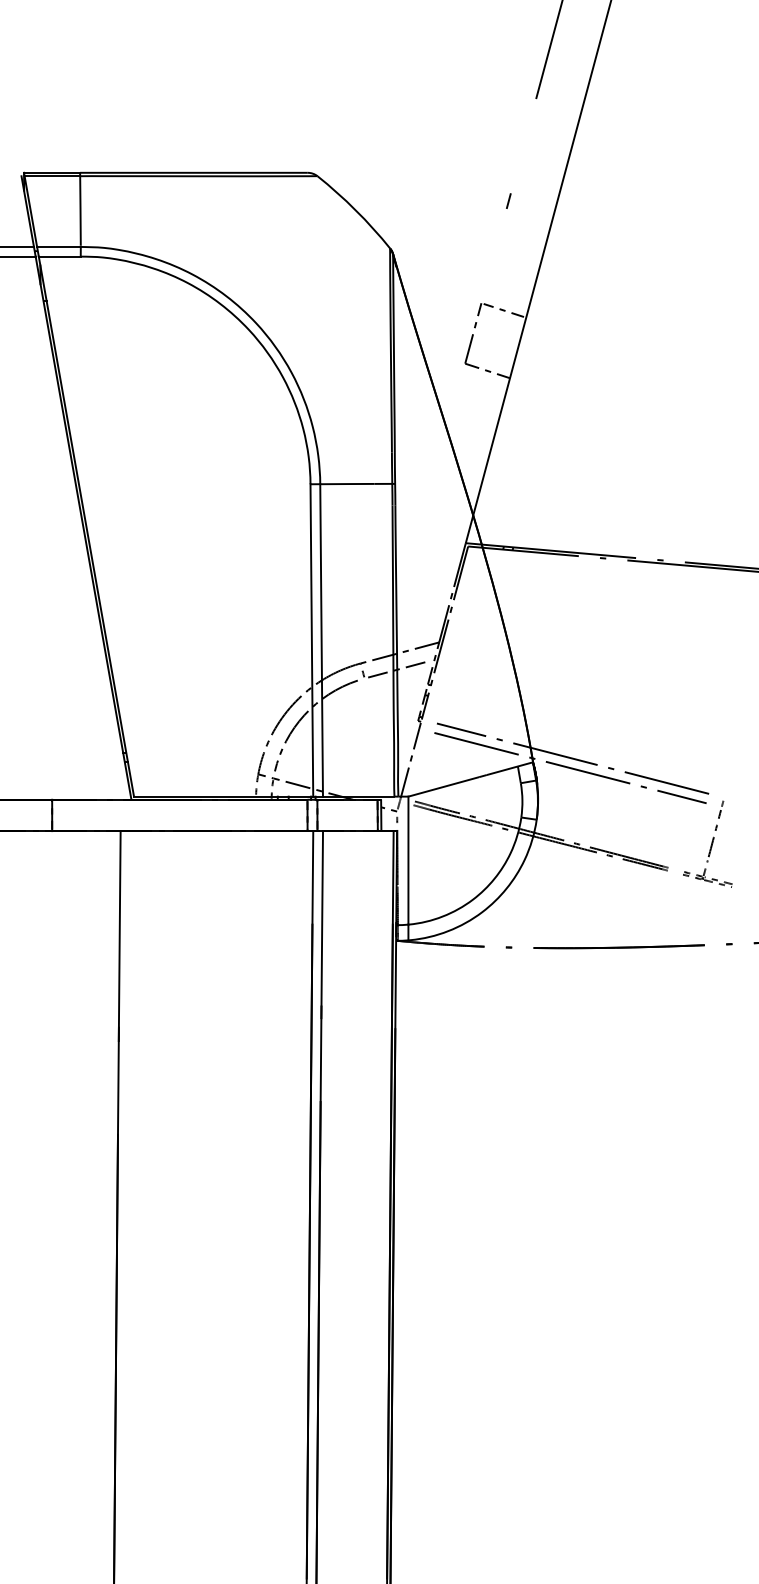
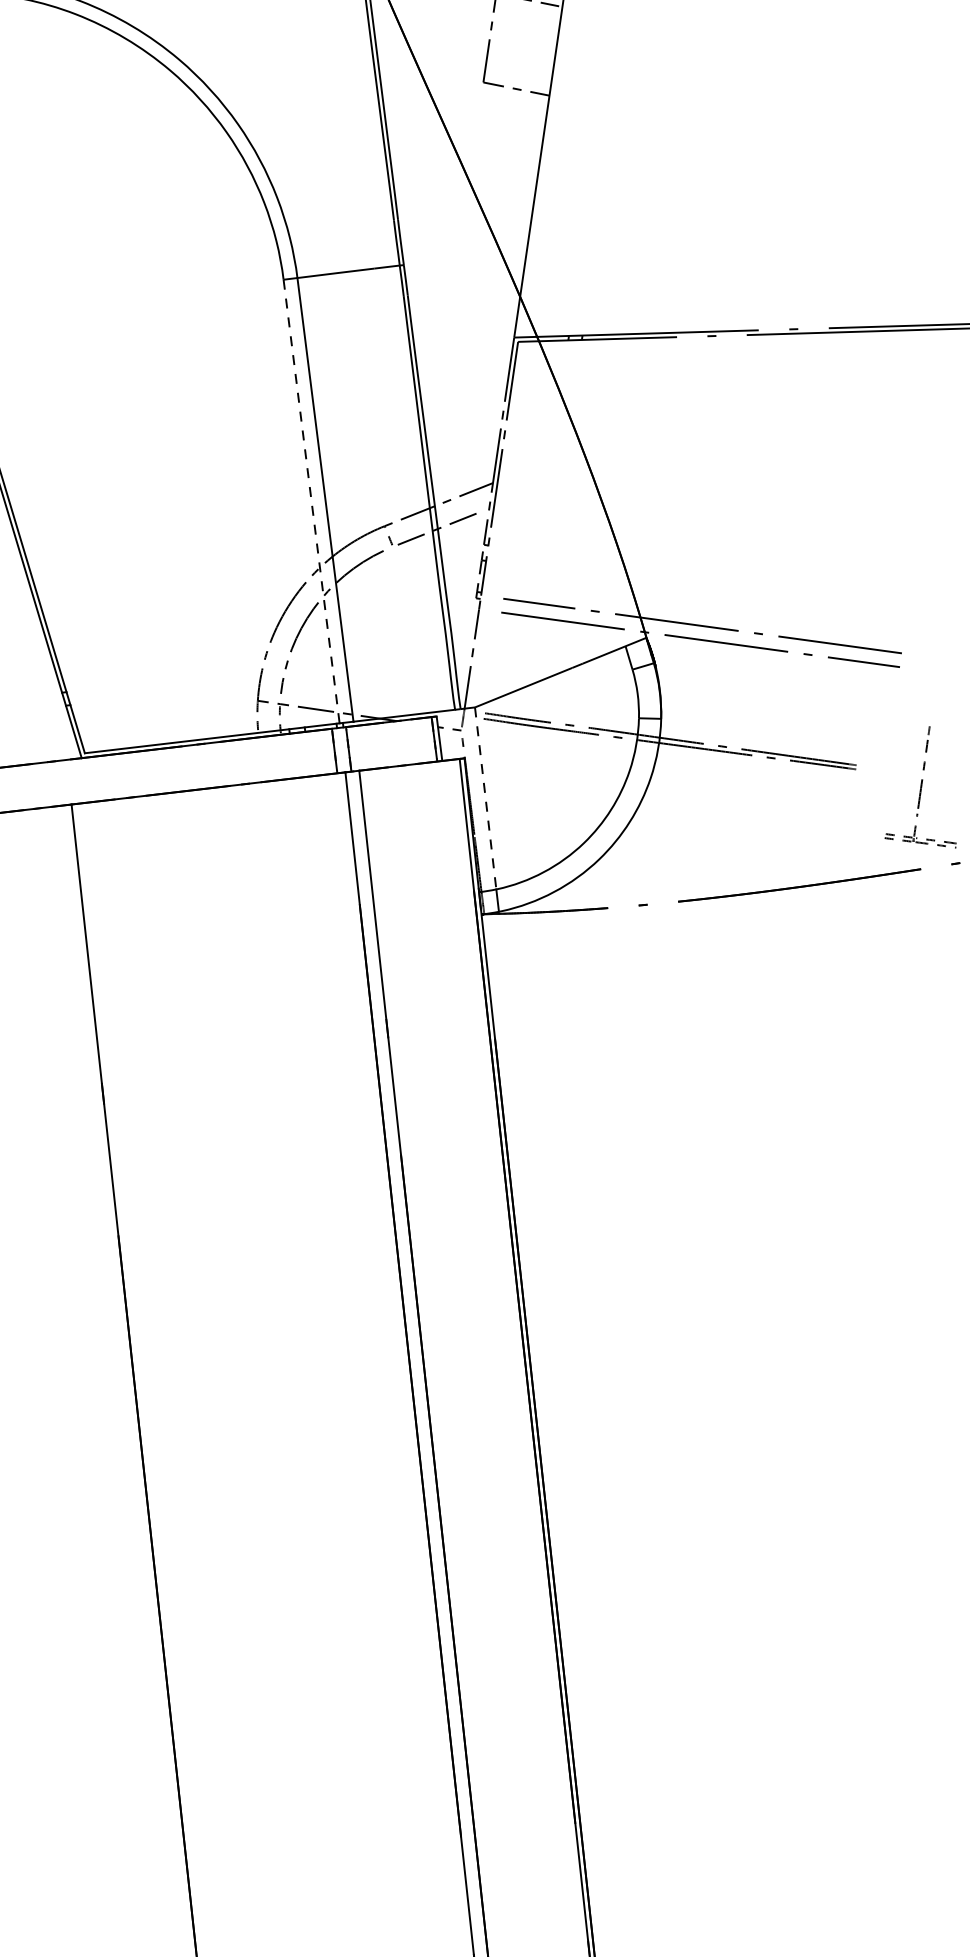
line: (311, 640) -> (311, 501), solid -> dashed
part: (707, 843) -> (914, 789), moved
line: (408, 860) -> (485, 798), solid -> dashed

